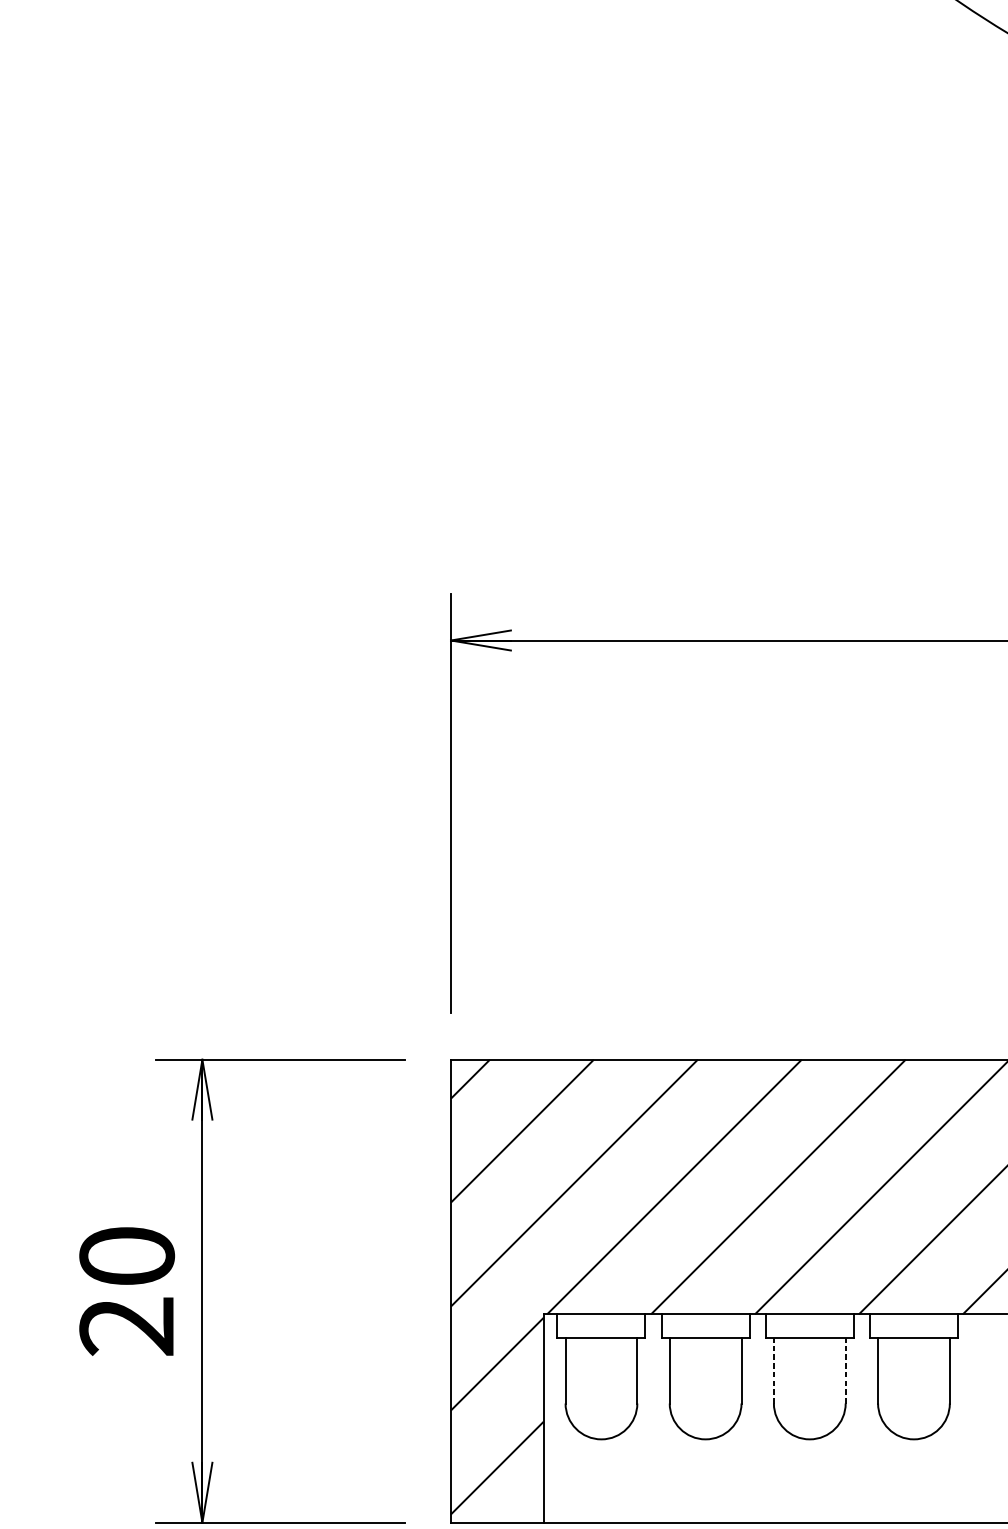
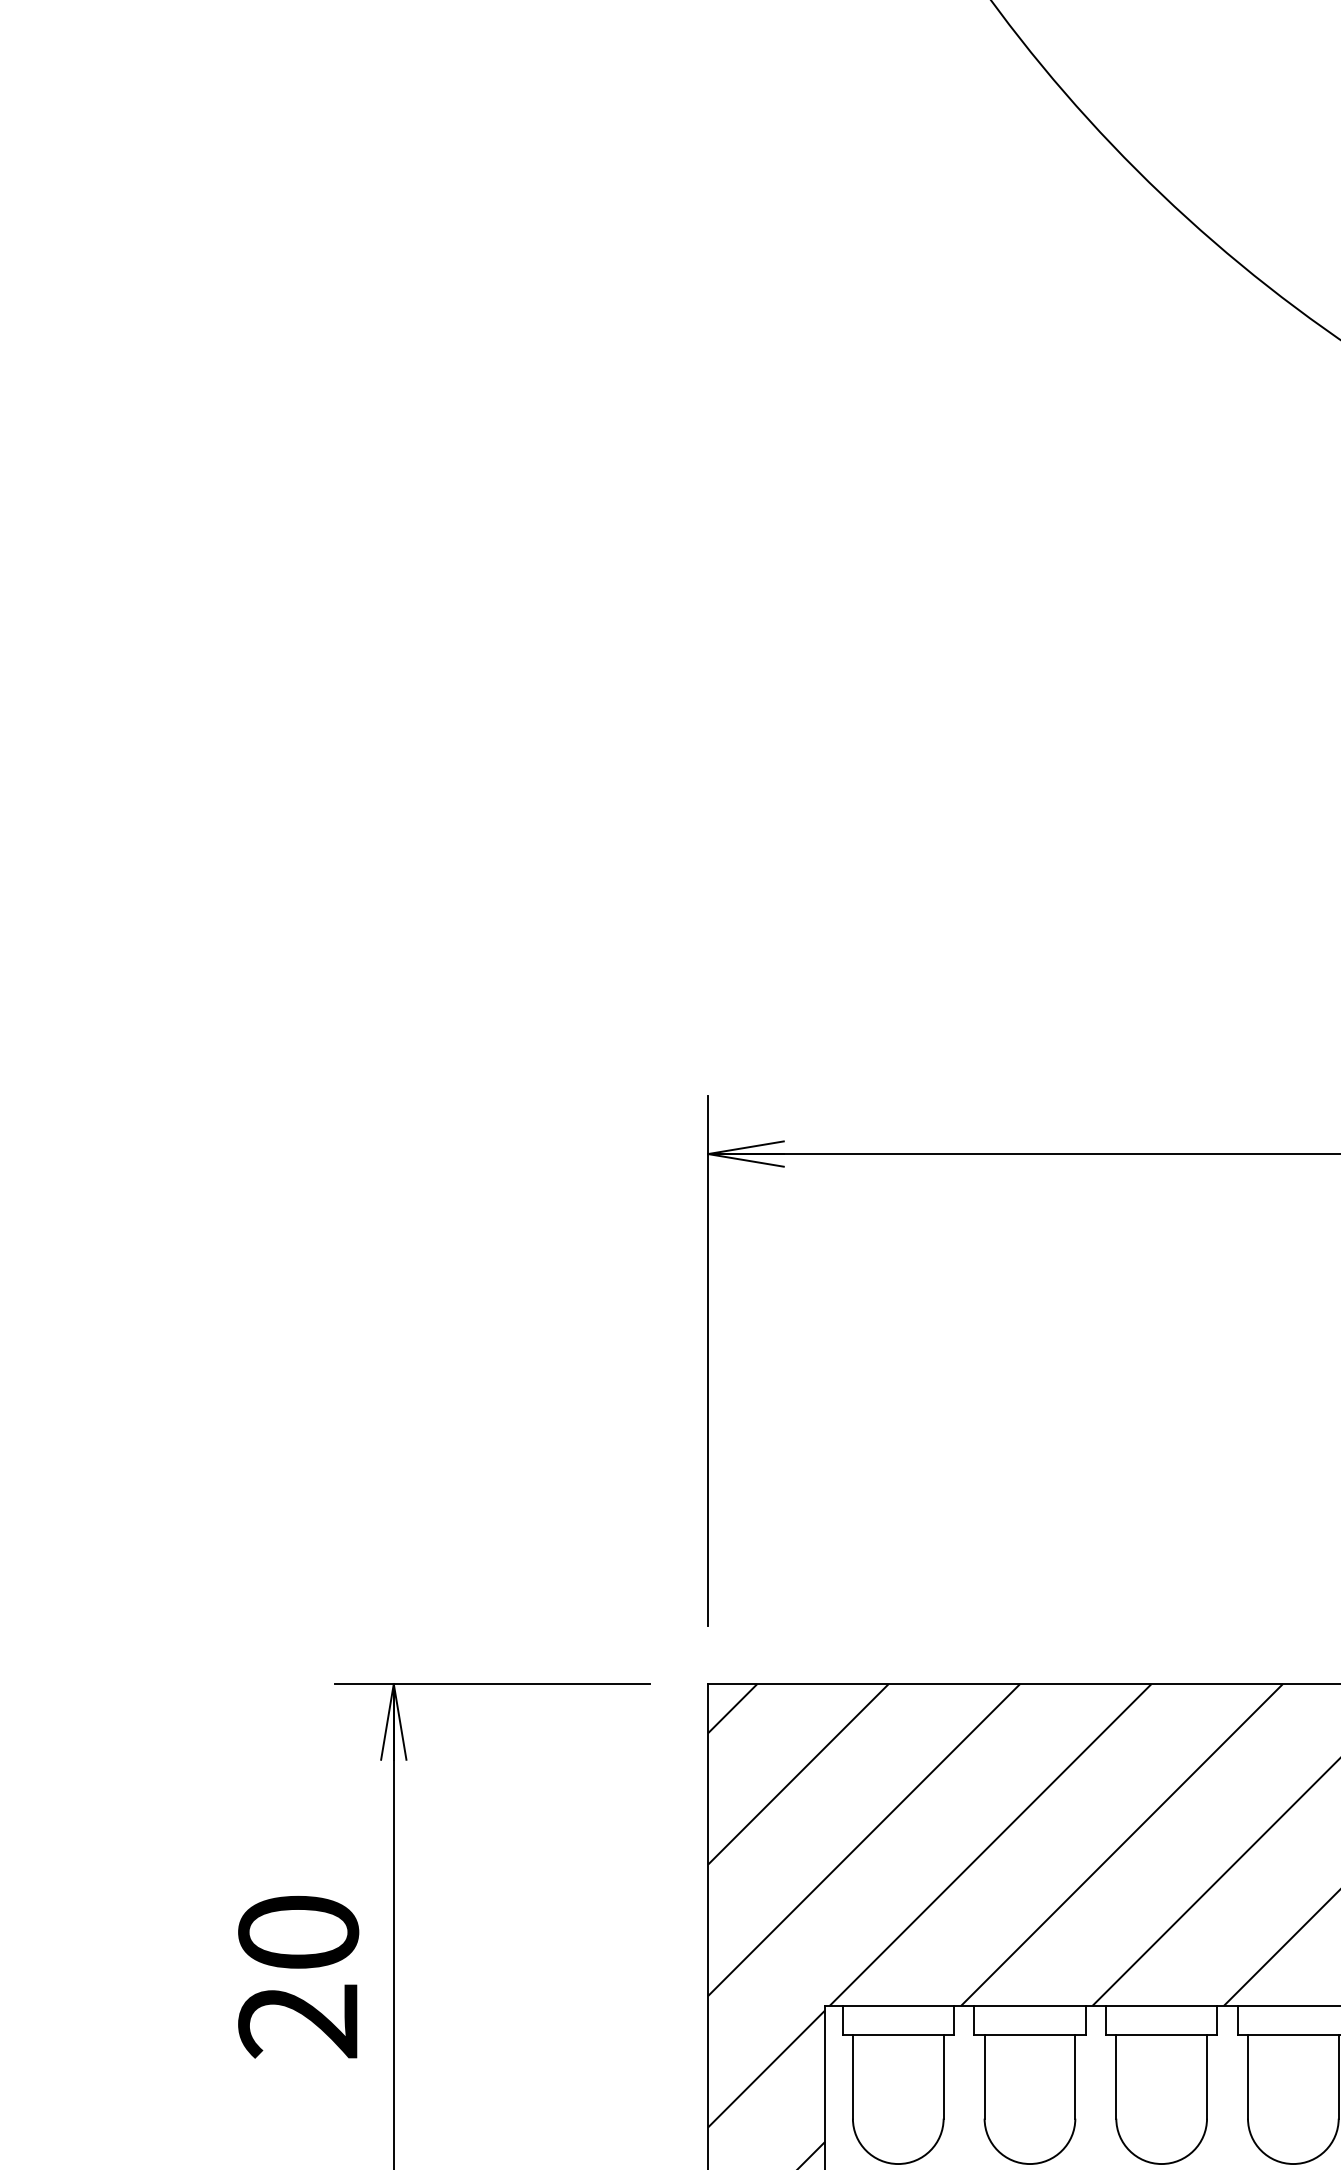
line: (774, 1370) -> (1116, 2076), dashed -> solid
line: (846, 1370) -> (1207, 2076), dashed -> solid

